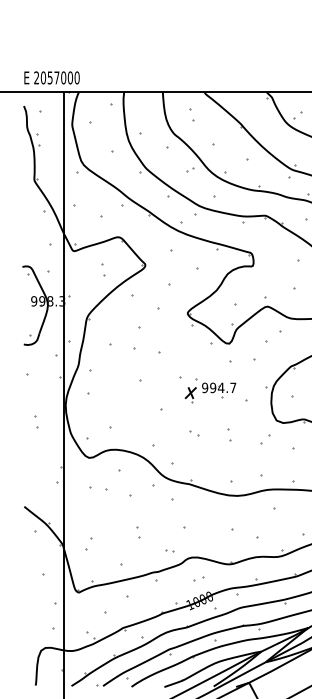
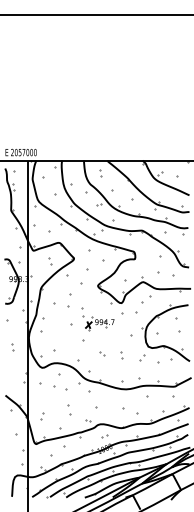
part: (207, 390) -> (98, 323), moved
part: (98, 489) -> (47, 385), size x1.6
part: (137, 533) -> (69, 410), size x1.6

